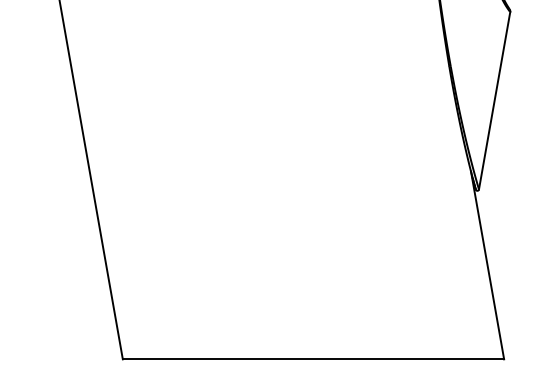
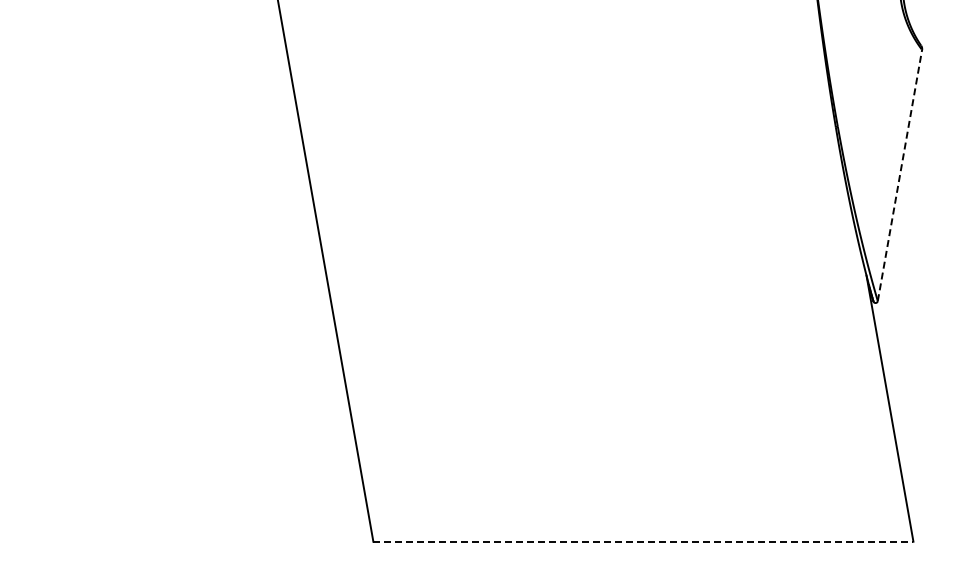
line: (494, 100) -> (899, 175), solid -> dashed
line: (313, 359) -> (643, 541), solid -> dashed

